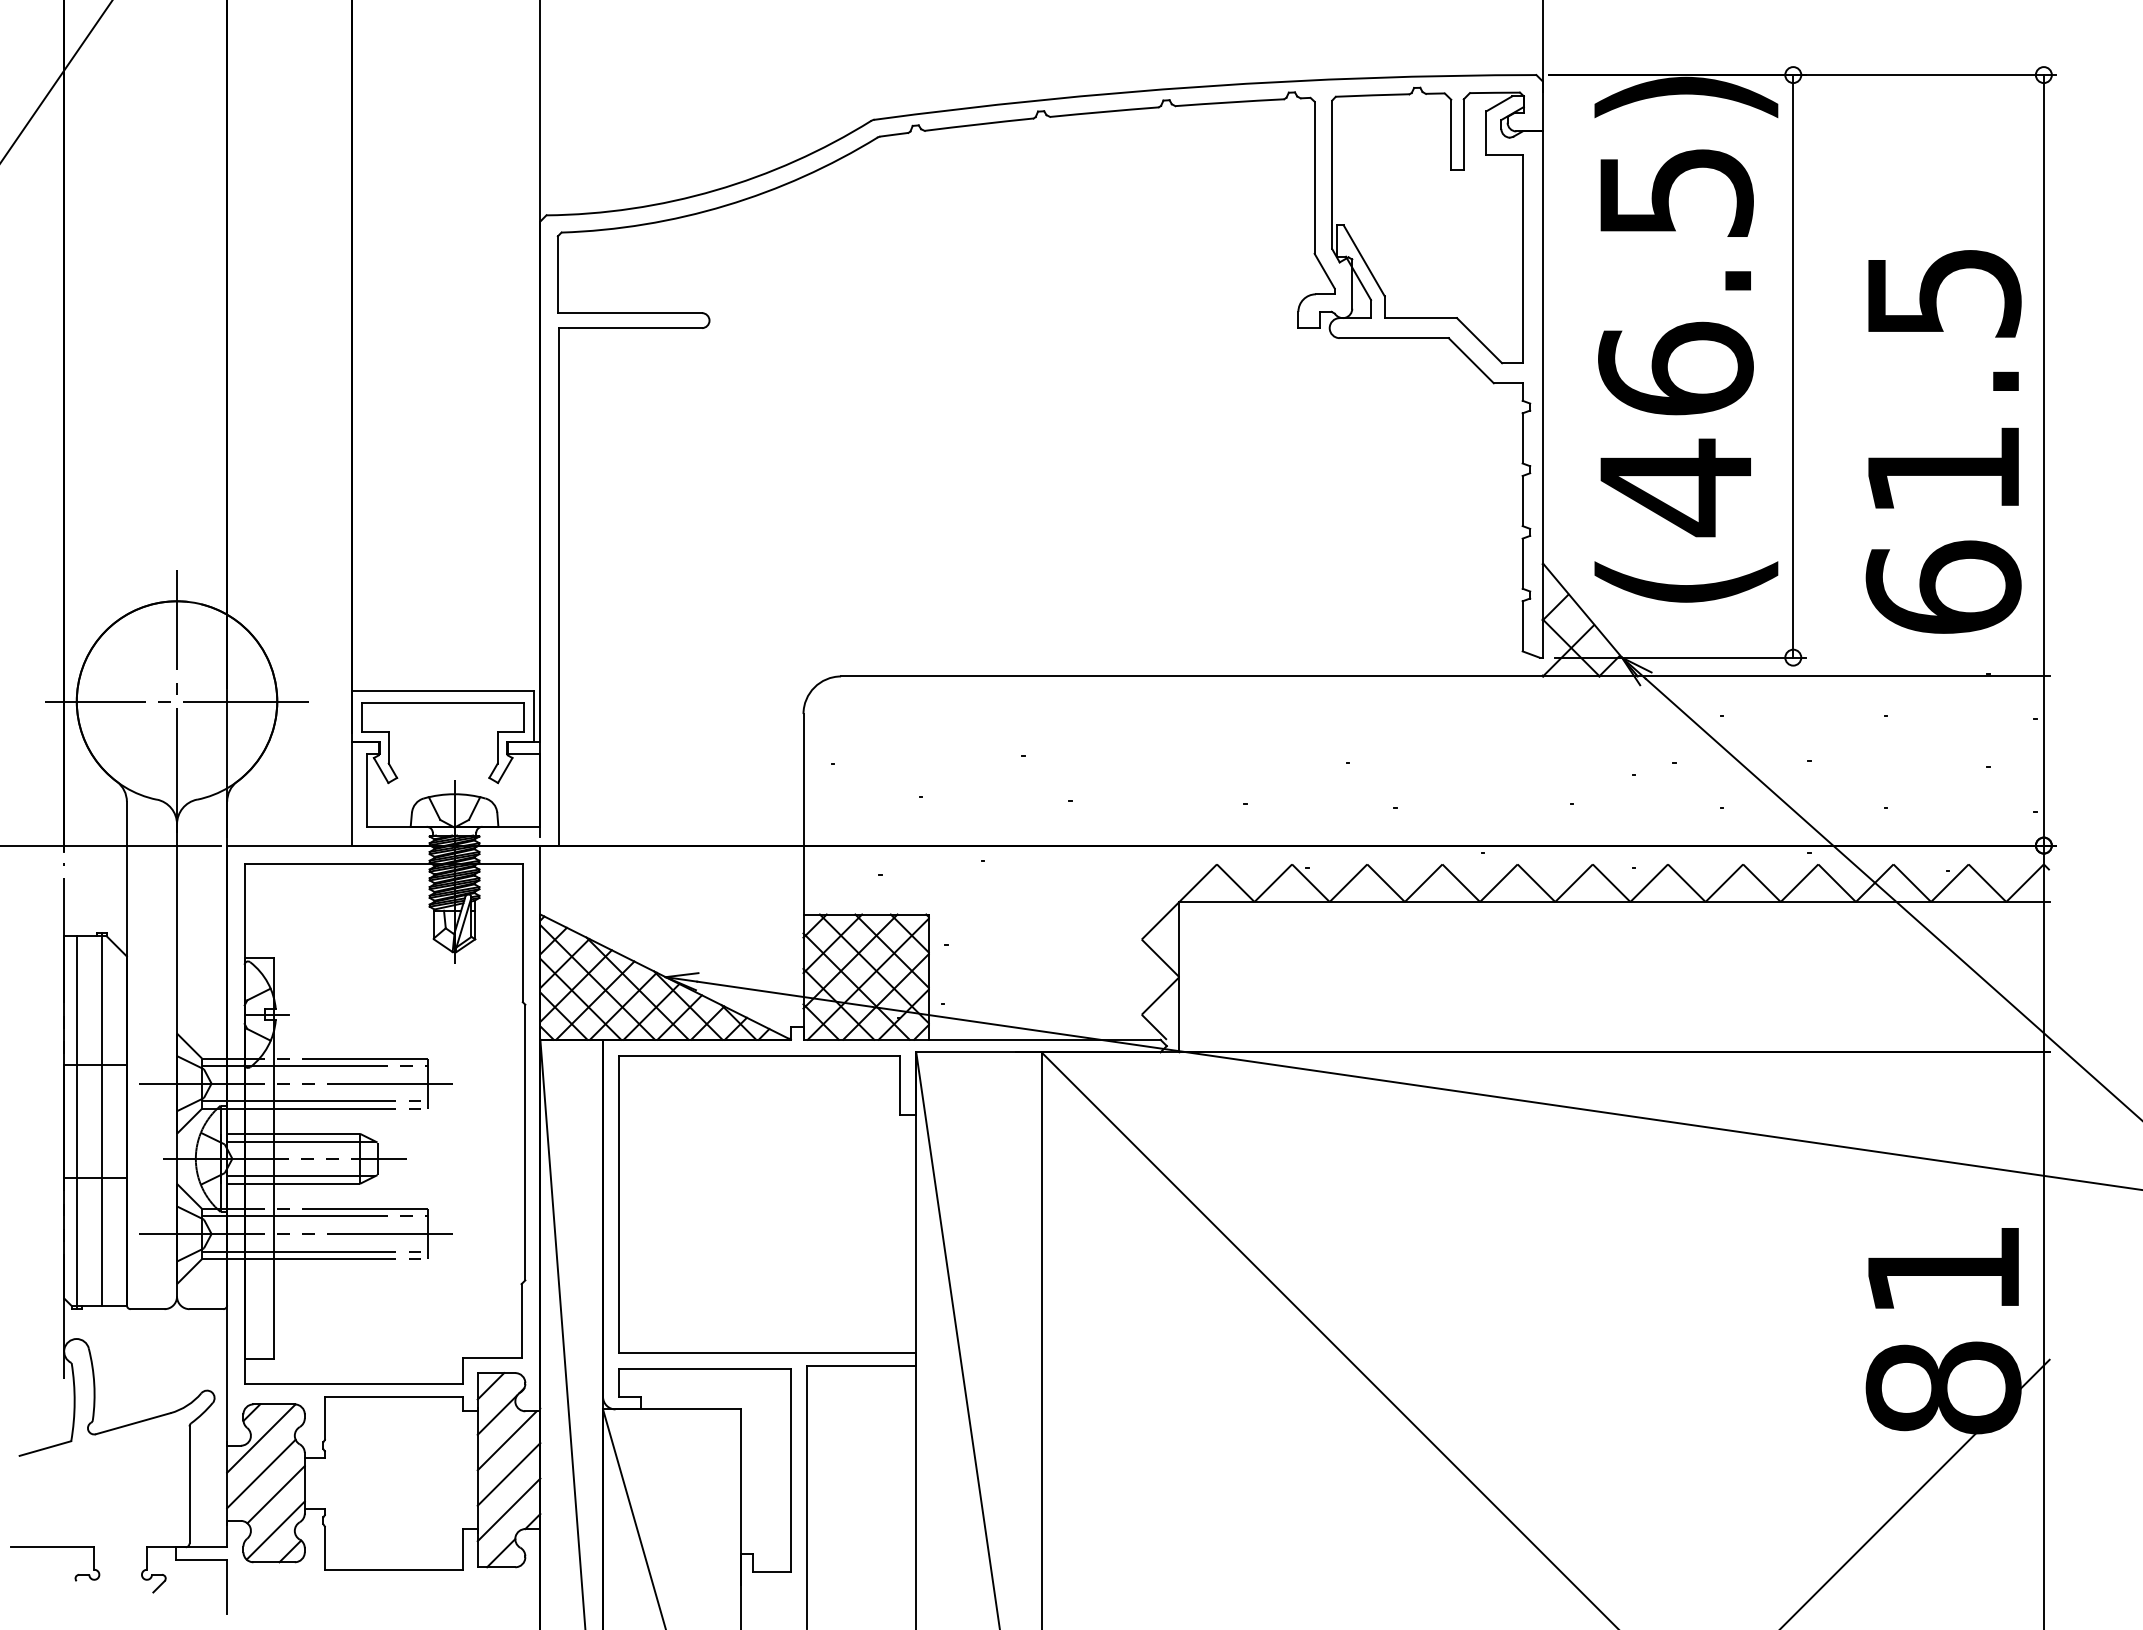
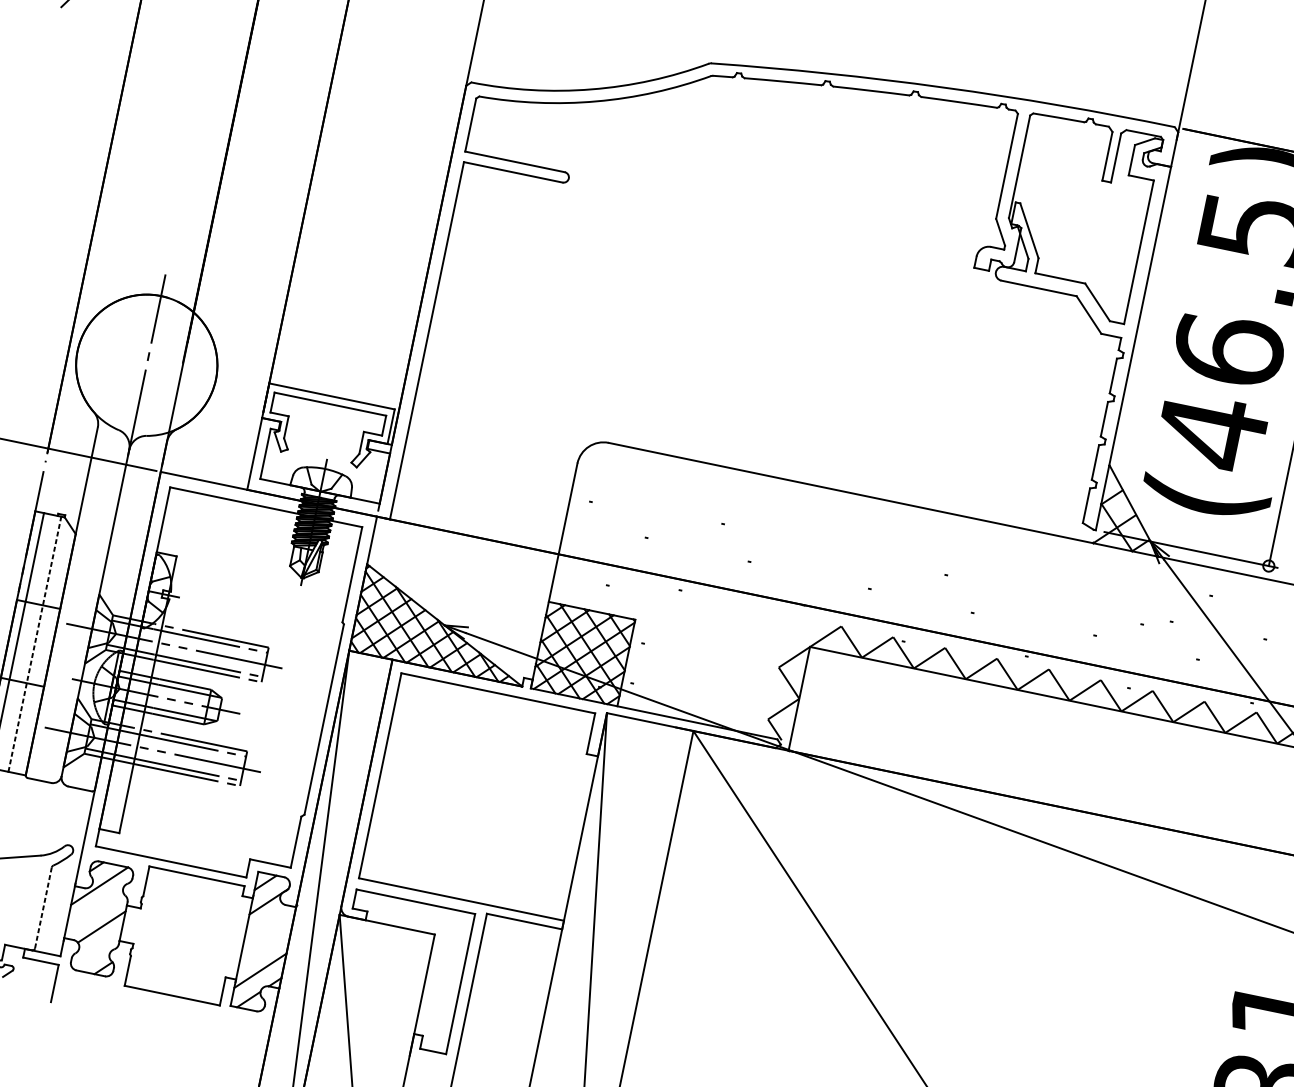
line: (176, 701) -> (146, 365), removed
line: (101, 1119) -> (34, 643), solid -> dashed
line: (506, 1440) -> (268, 922), removed
line: (261, 1473) -> (94, 910), removed
line: (508, 1474) -> (265, 946), removed
line: (189, 1484) -> (43, 907), solid -> dashed
line: (275, 1530) -> (96, 951), removed

